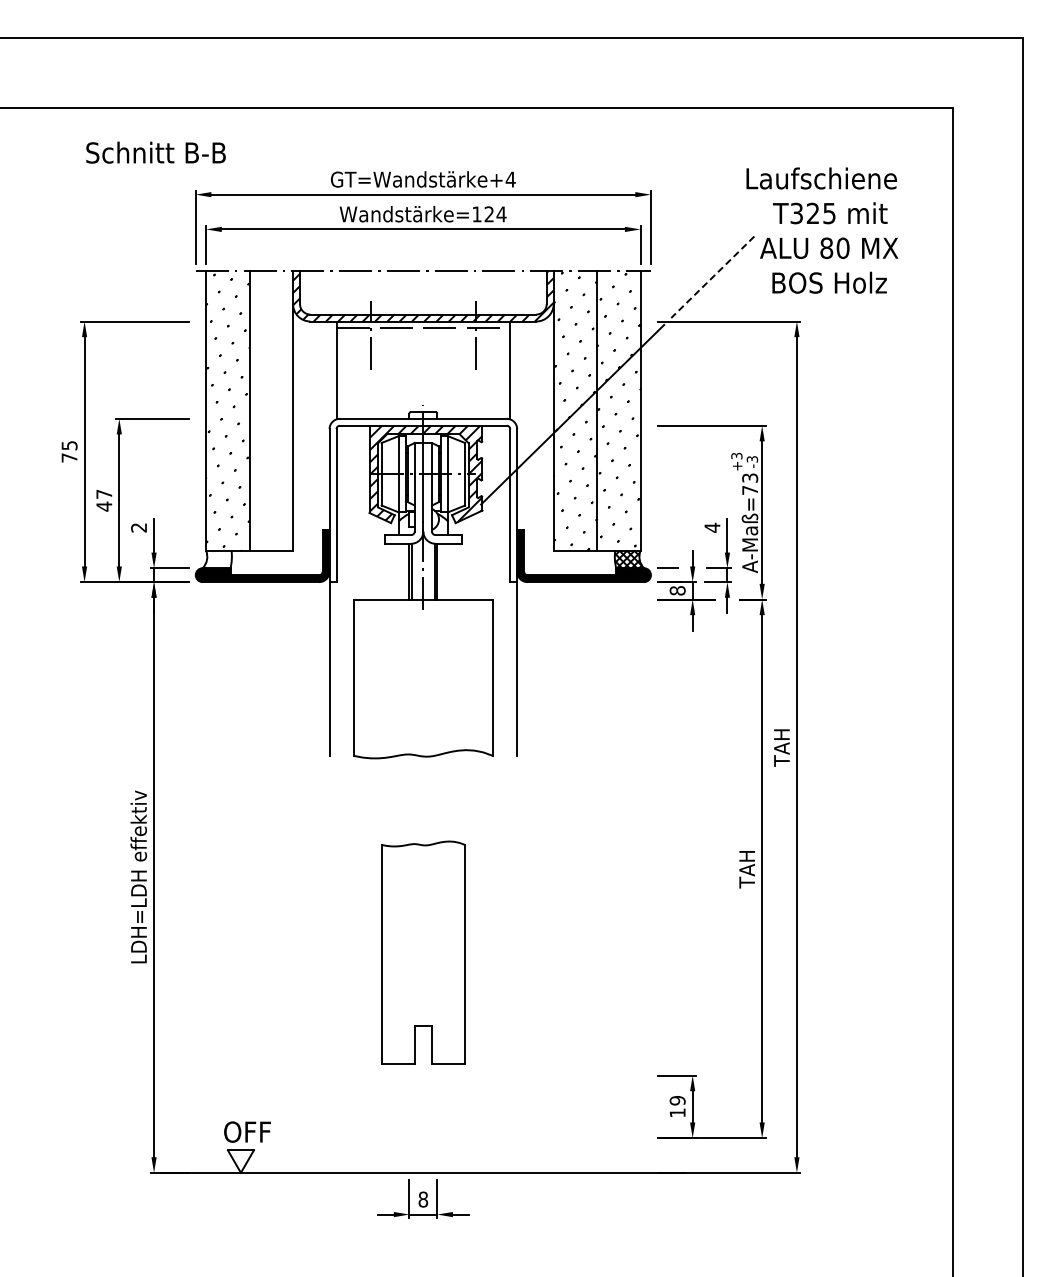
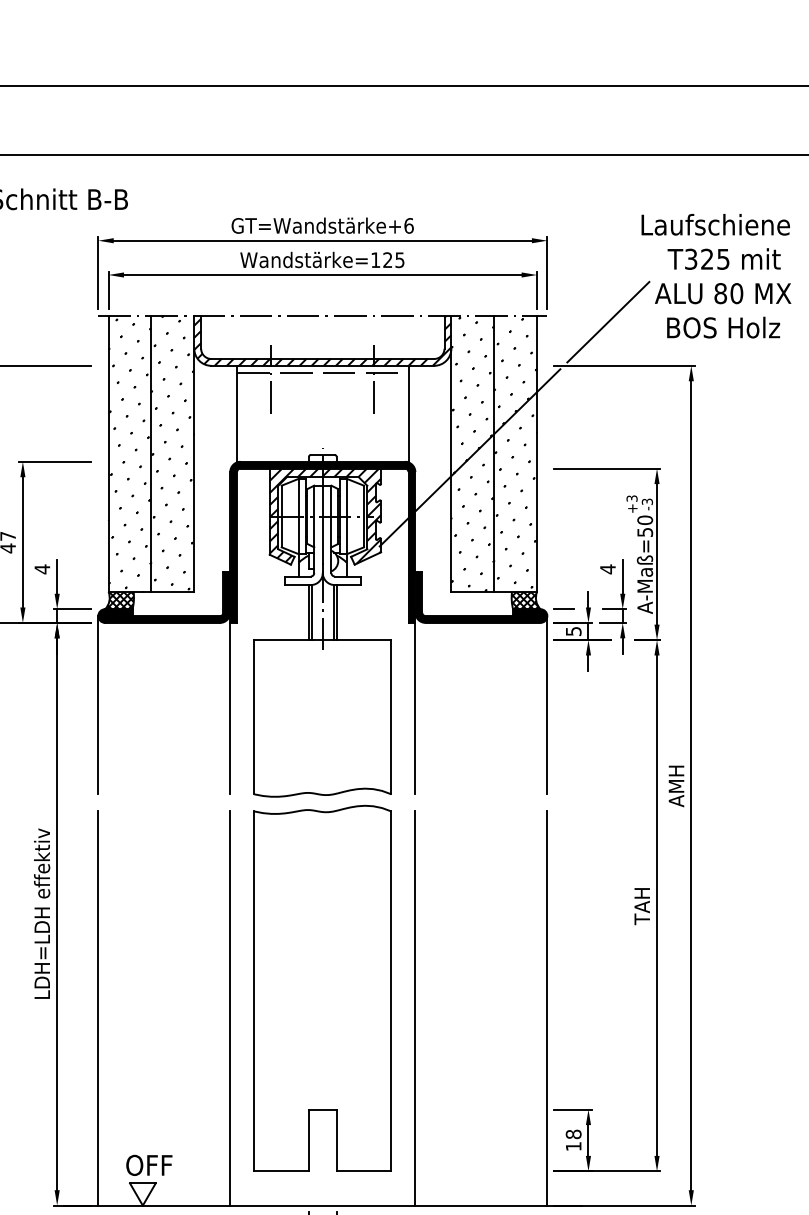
text: (510, 179) -> (408, 225), GT=Wandstärke+4 -> GT=Wandstärke+6
text: (501, 214) -> (399, 260), Wandstärke=124 -> Wandstärke=125
line: (712, 277) -> (608, 322), dashed -> solid
hatch: (271, 409) -> (173, 452), added
text: (750, 483) -> (645, 525), A-Maß=73 -> A-Maß=50
fill: (423, 500) -> (322, 542), added
text: (138, 527) -> (41, 569), 2 -> 4
hatch: (217, 559) -> (119, 600), added
text: (677, 590) -> (573, 631), 8 -> 5
line: (195, 665) -> (98, 705), added
line: (650, 665) -> (546, 705), added
text: (781, 747) -> (676, 786), TAH -> AMH
part: (423, 952) -> (322, 988), size x1.67
line: (195, 972) -> (98, 1007), added
line: (329, 972) -> (230, 1007), added
line: (517, 972) -> (415, 1007), added
line: (650, 972) -> (546, 1007), added
text: (677, 1100) -> (573, 1134), 19 -> 18

